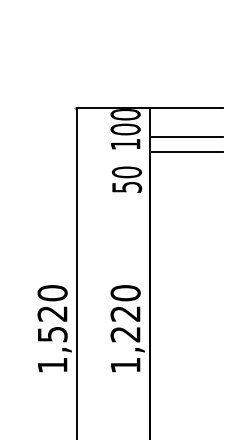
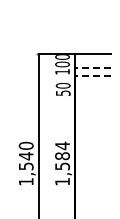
line: (185, 137) -> (92, 68), solid -> dashed
line: (185, 151) -> (92, 75), solid -> dashed
text: (125, 312) -> (62, 155), 1,220 -> 1,584
text: (51, 314) -> (25, 156), 1,520 -> 1,540

